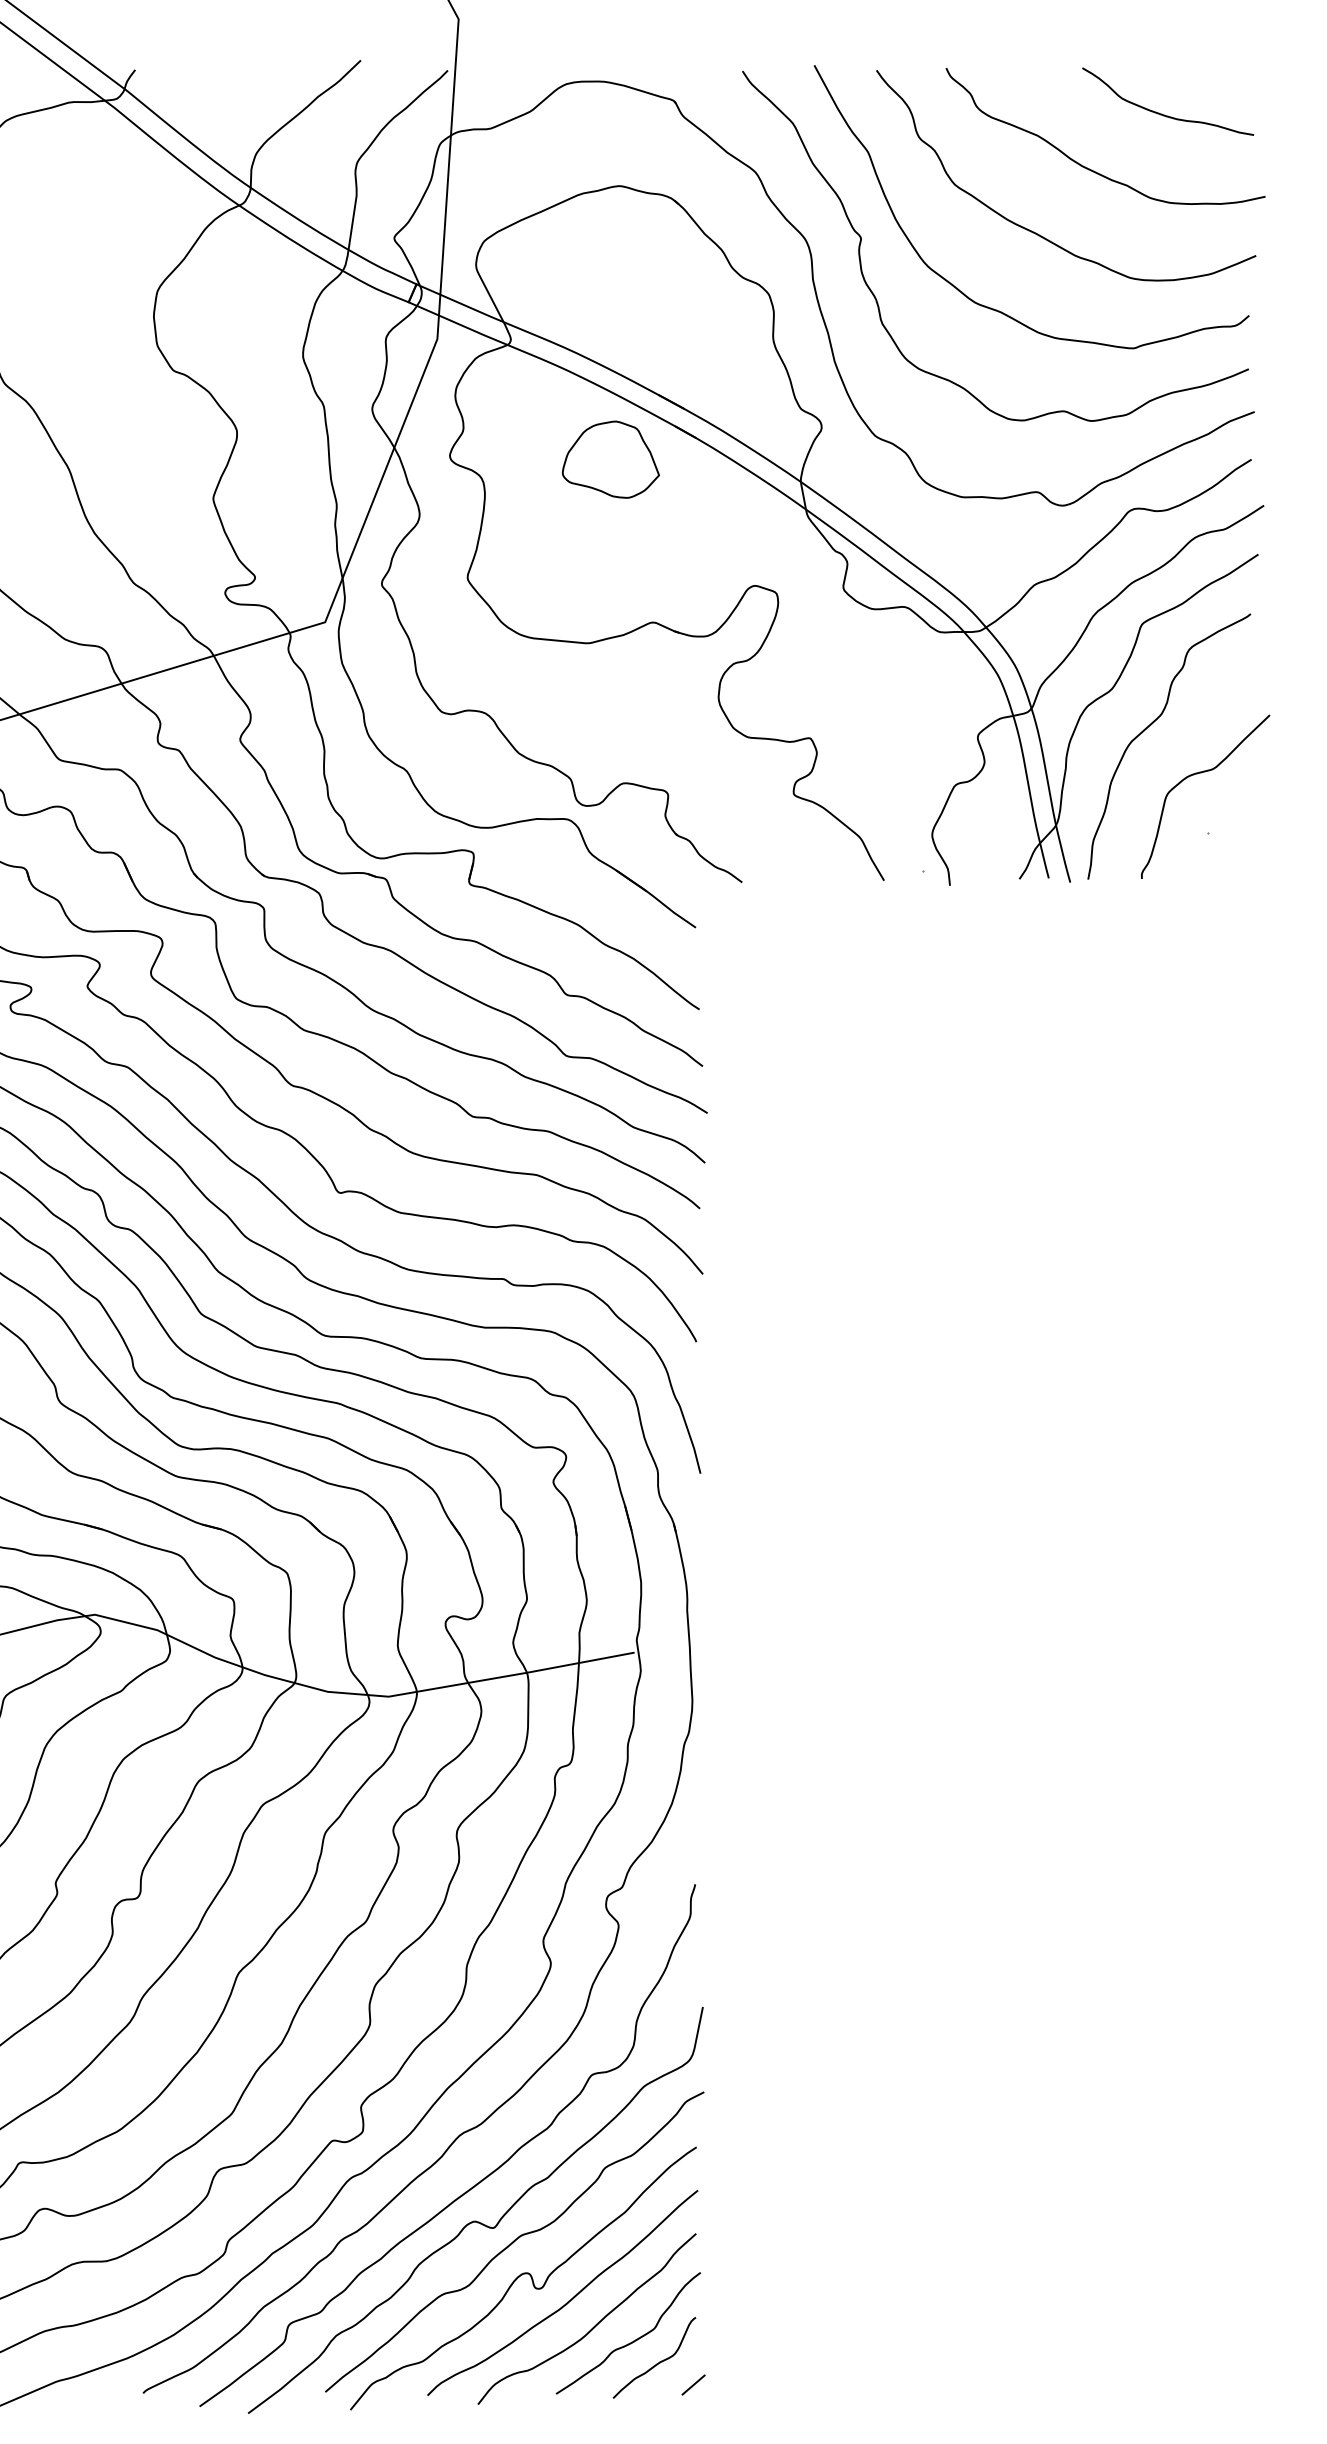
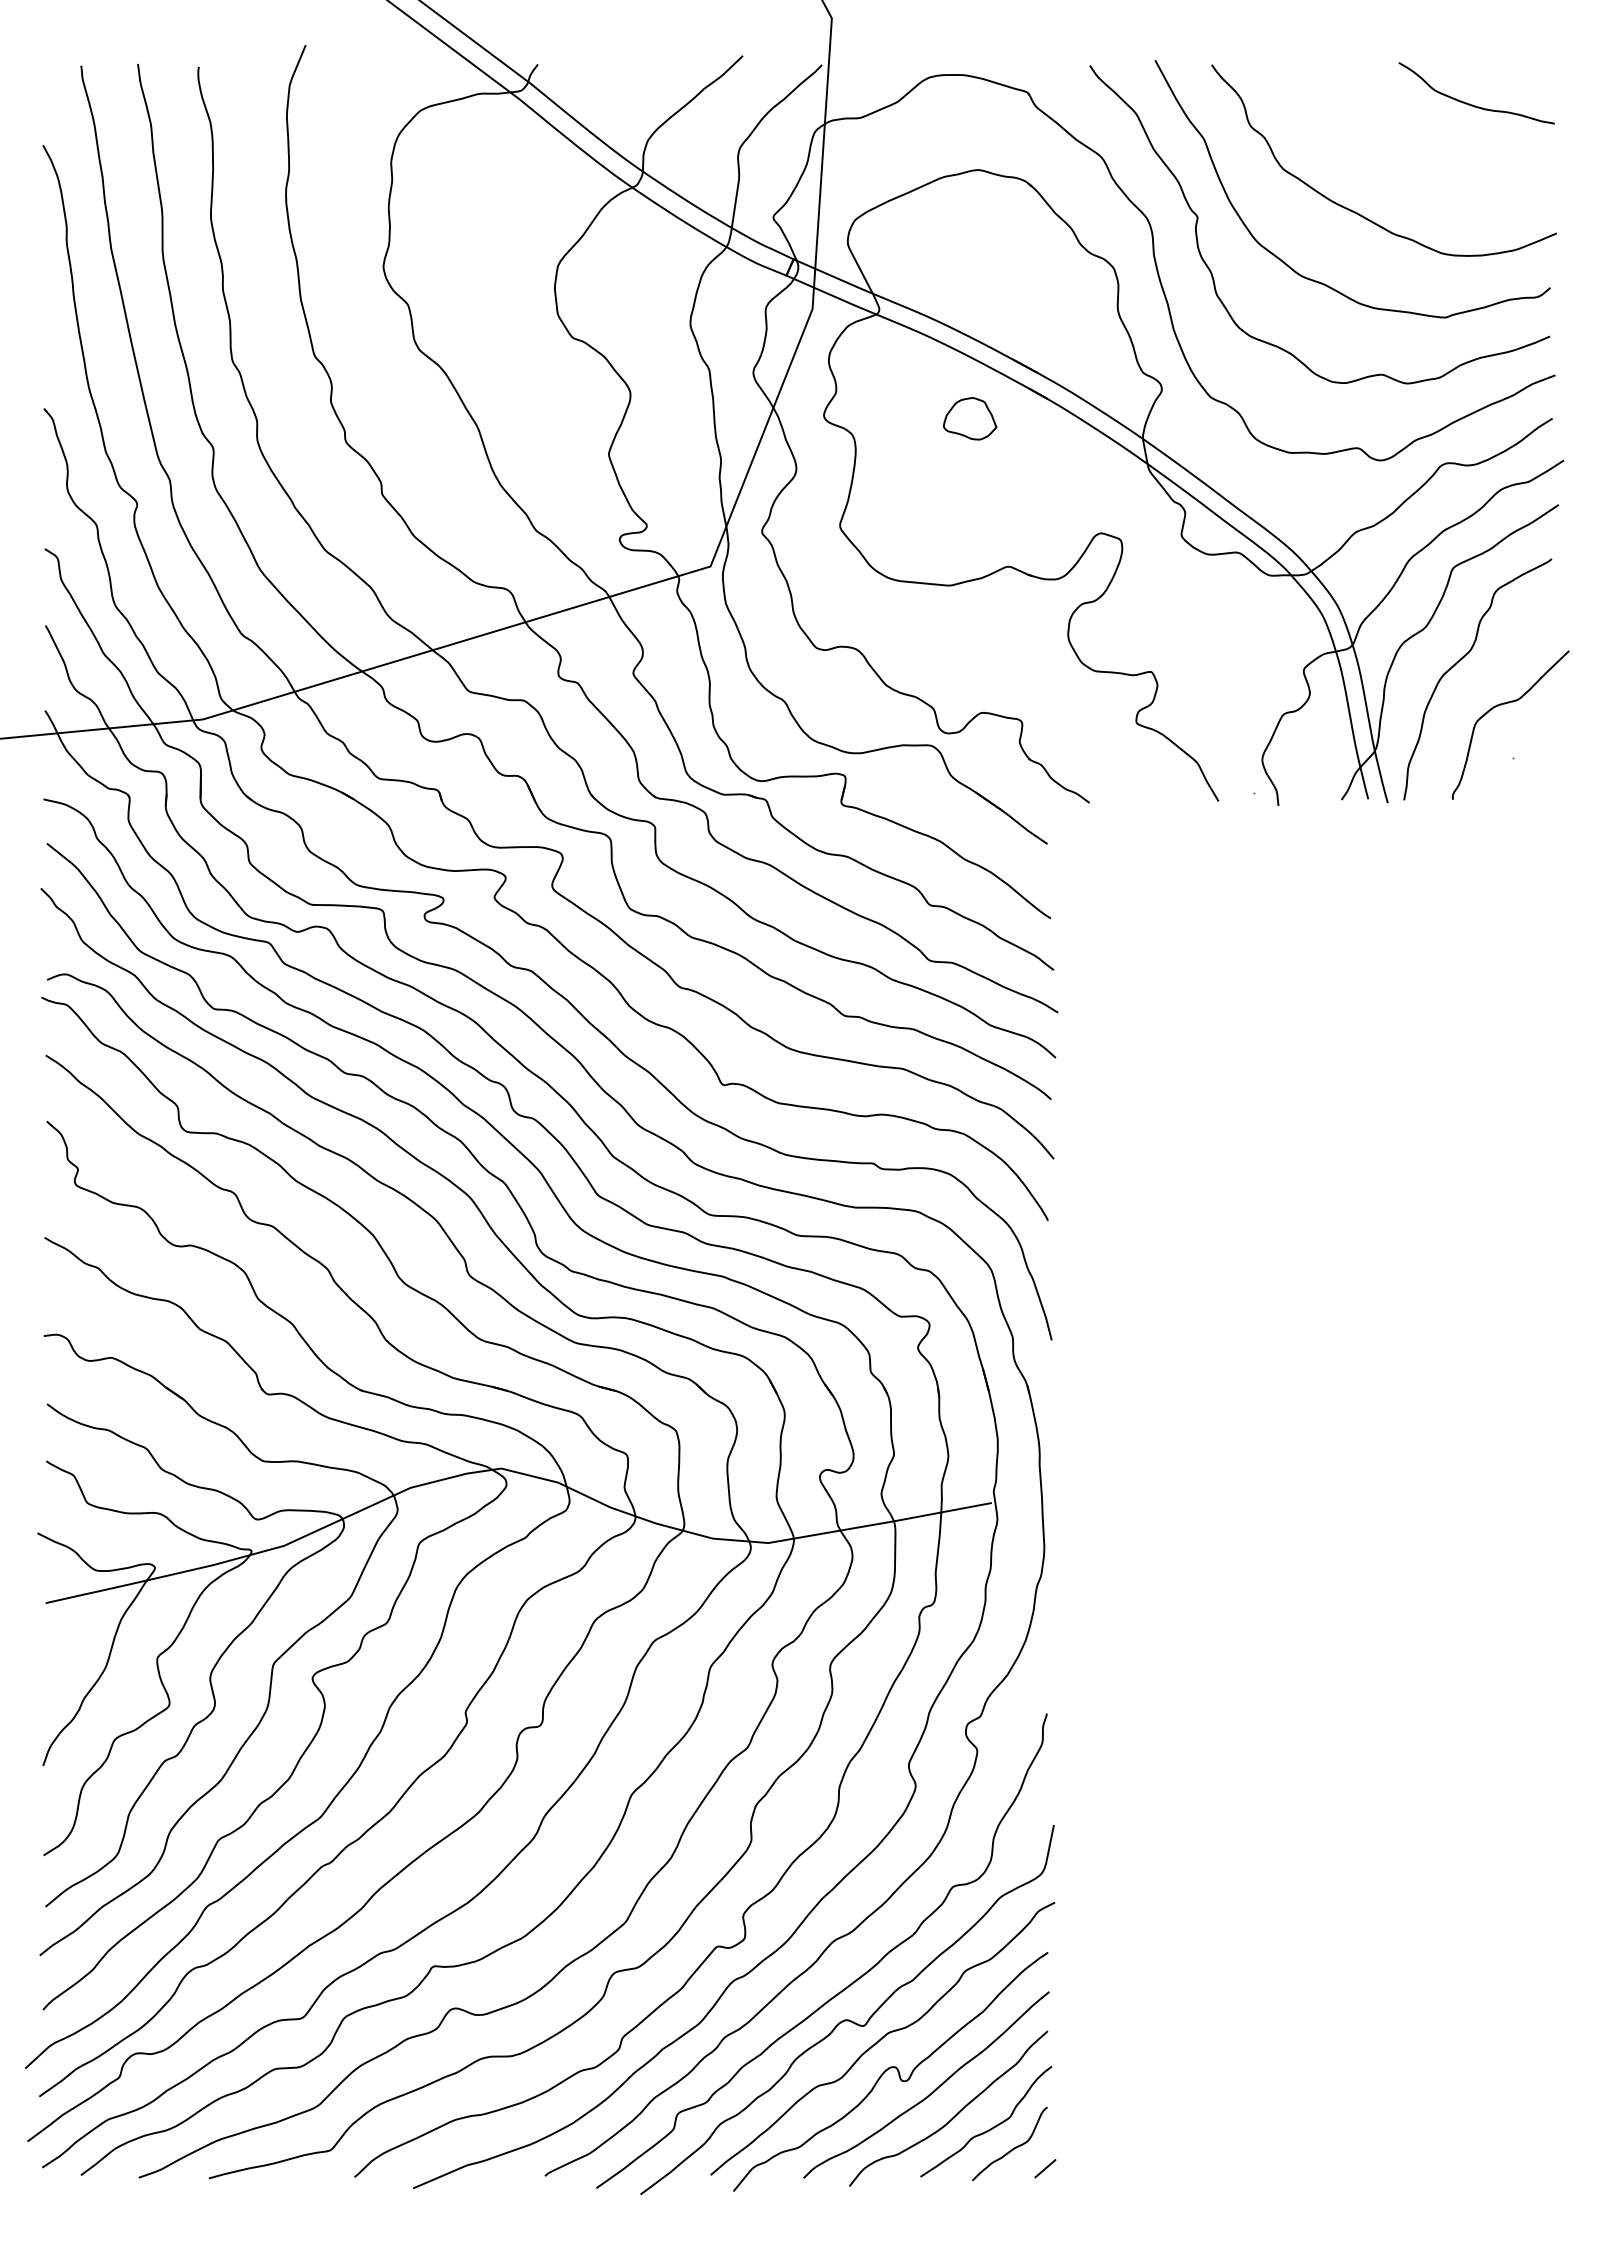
curve: (1088, 167) -> (1404, 153), removed
part: (610, 459) -> (969, 418), size x0.6

